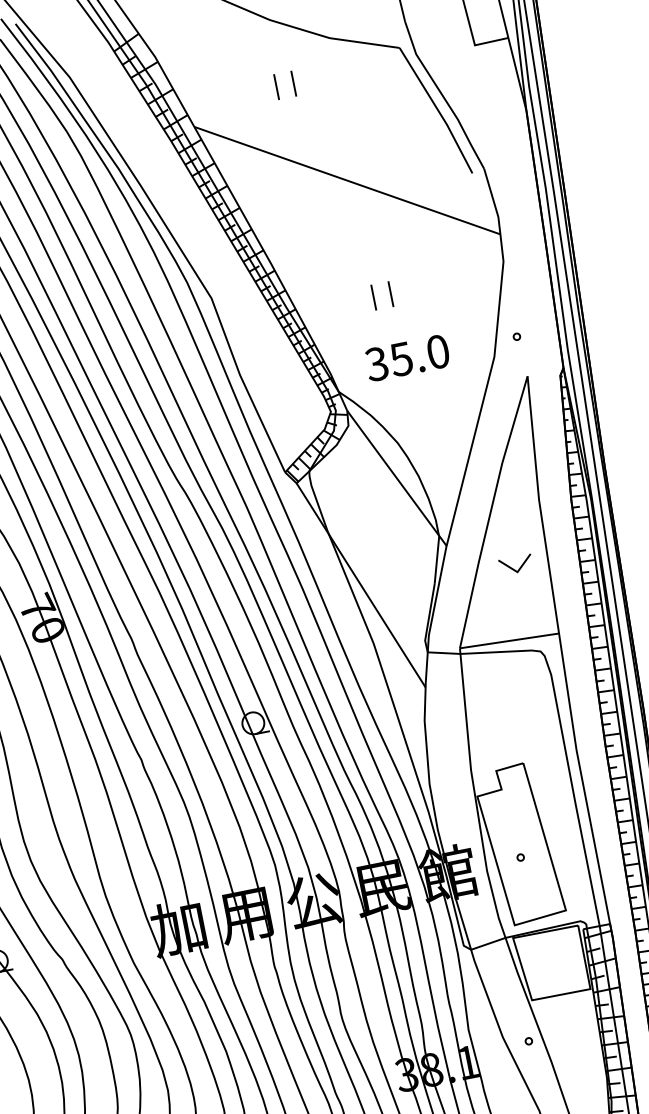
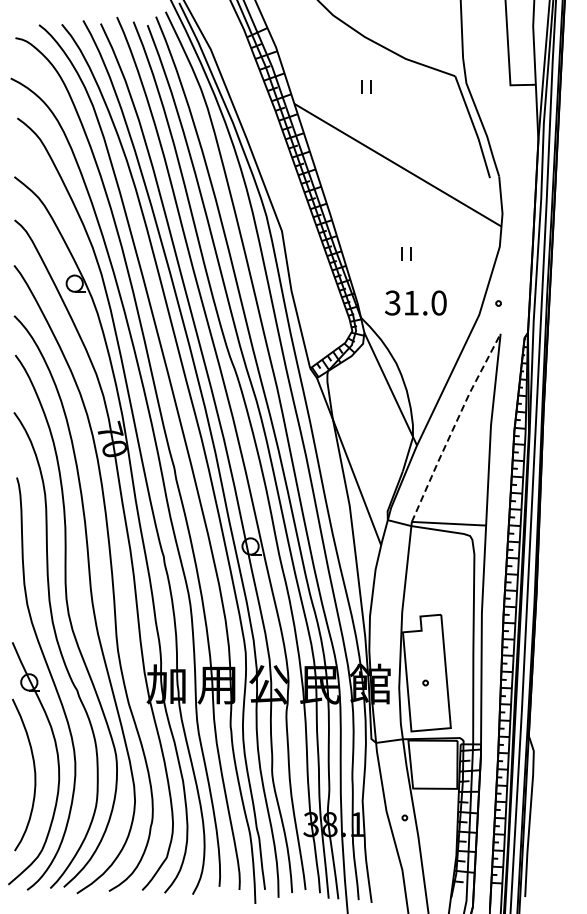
part: (285, 84) -> (366, 86), size x0.7
part: (382, 295) -> (406, 253), size x0.7
text: (400, 358) -> (410, 302), 35.0 -> 31.0
line: (491, 510) -> (454, 426), solid -> dashed
part: (515, 565) -> (464, 469), removed

